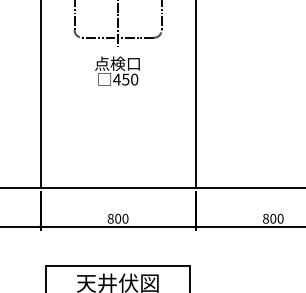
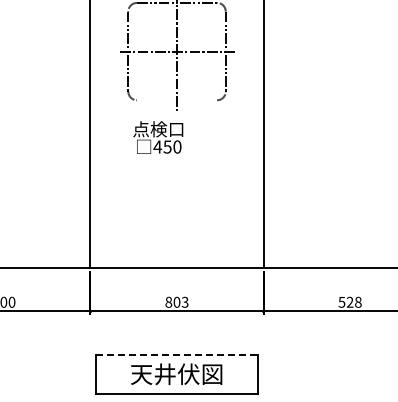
line: (118, 37) -> (177, 100), removed
text: (117, 71) -> (158, 137), moved
text: (124, 218) -> (184, 302), 800 -> 803
text: (272, 218) -> (349, 301), 800 -> 528
line: (118, 265) -> (177, 354), solid -> dashed

